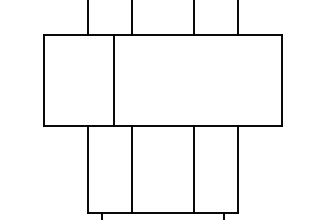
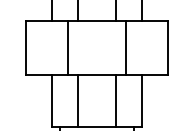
line: (212, 79) -> (126, 47), added

